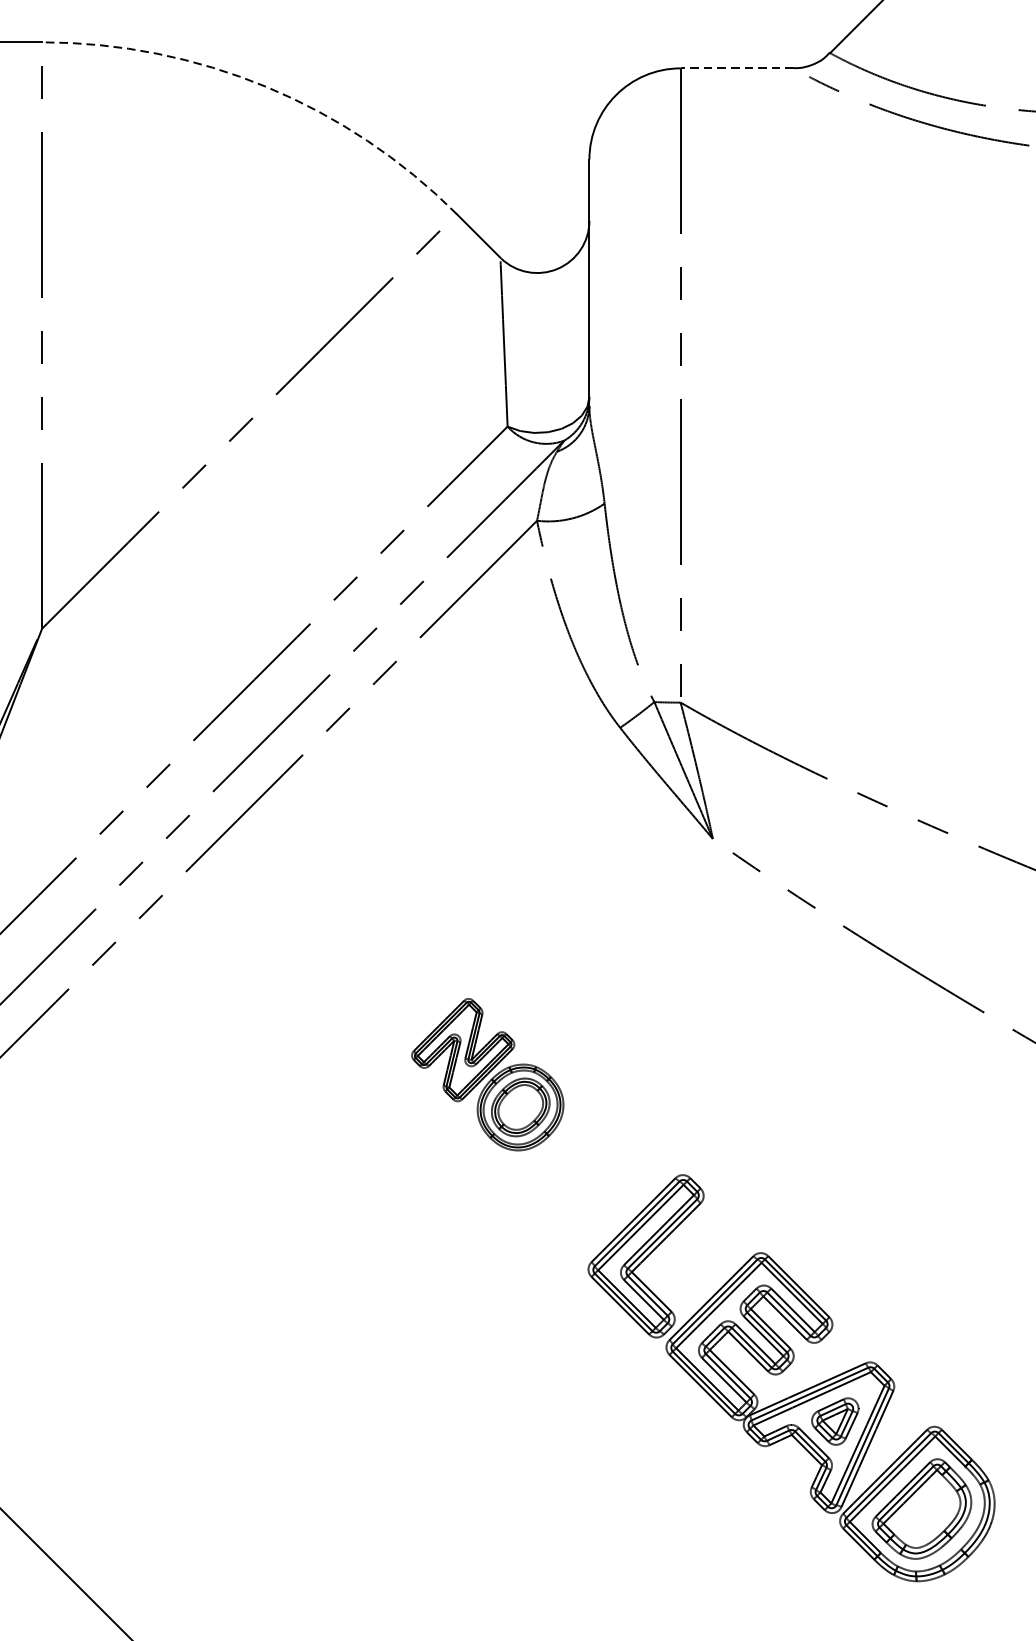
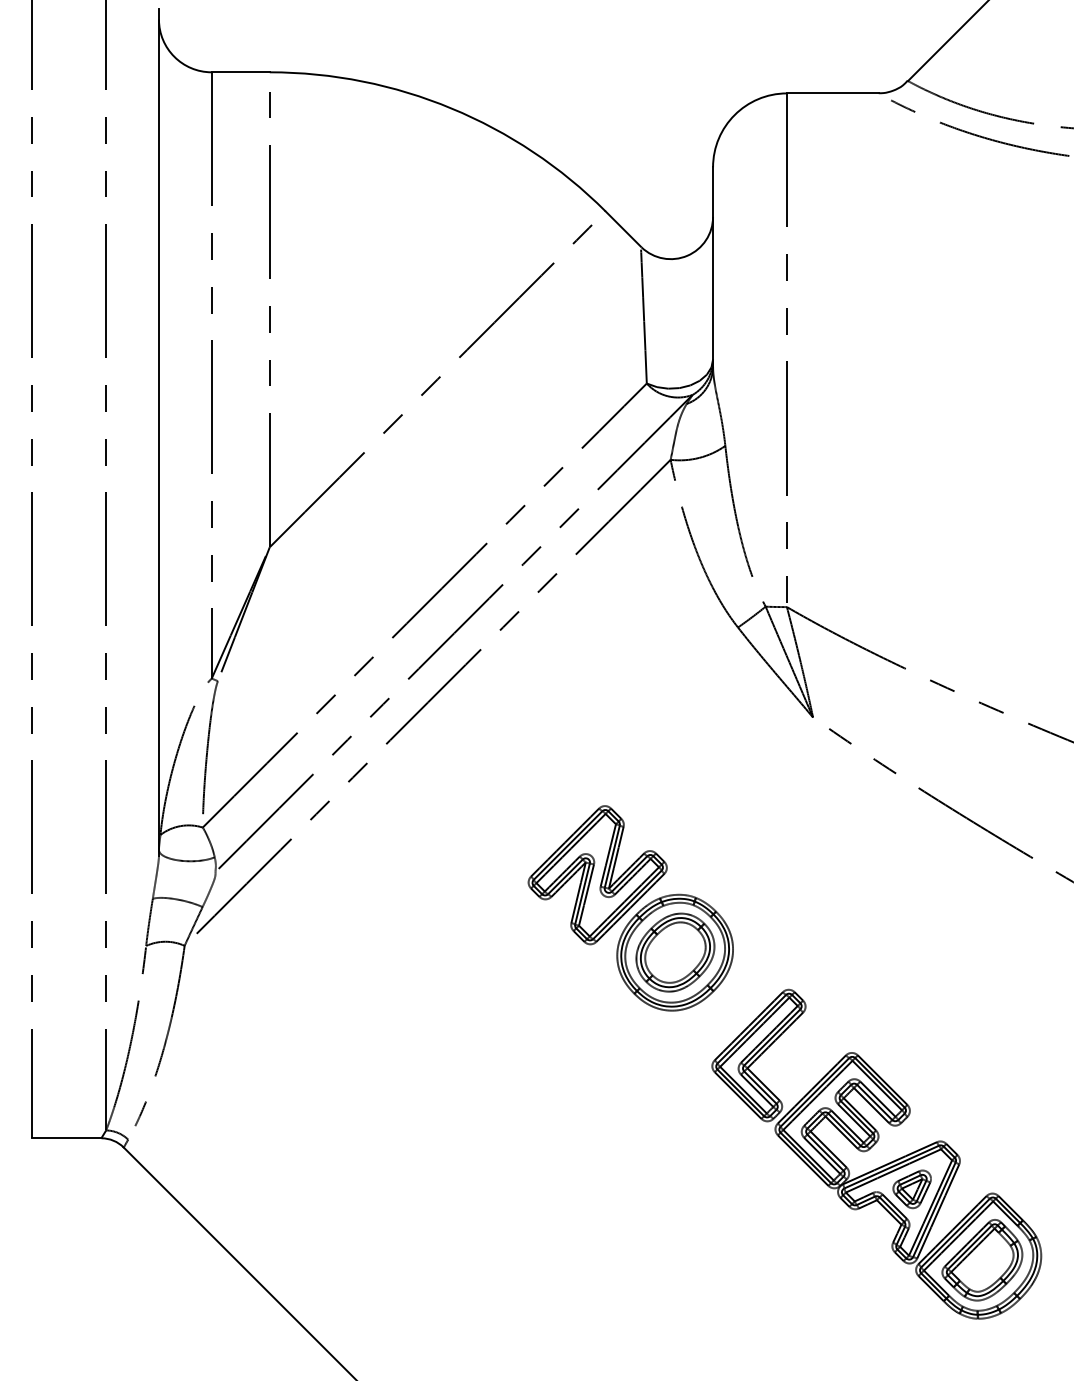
line: (736, 68) -> (832, 93), dashed -> solid
arc: (266, 87) -> (451, 108), dashed -> solid
part: (487, 1074) -> (630, 908), size x1.67

